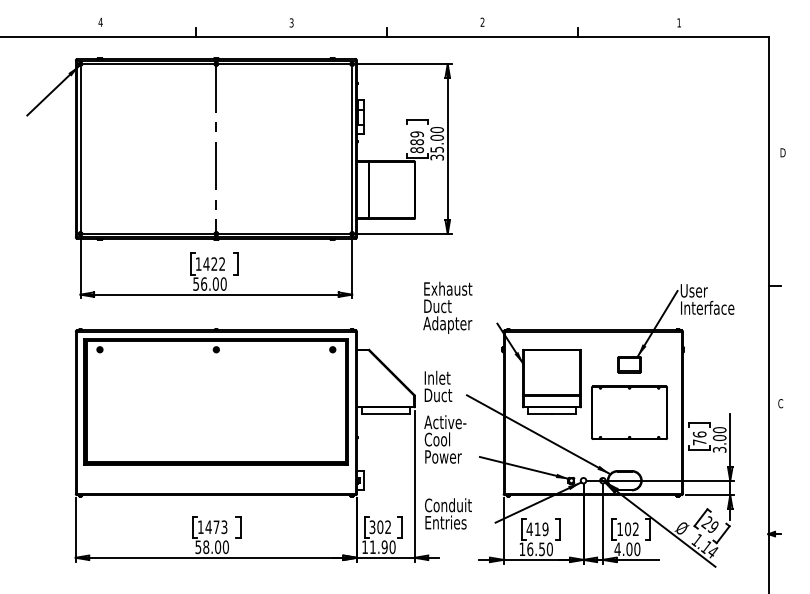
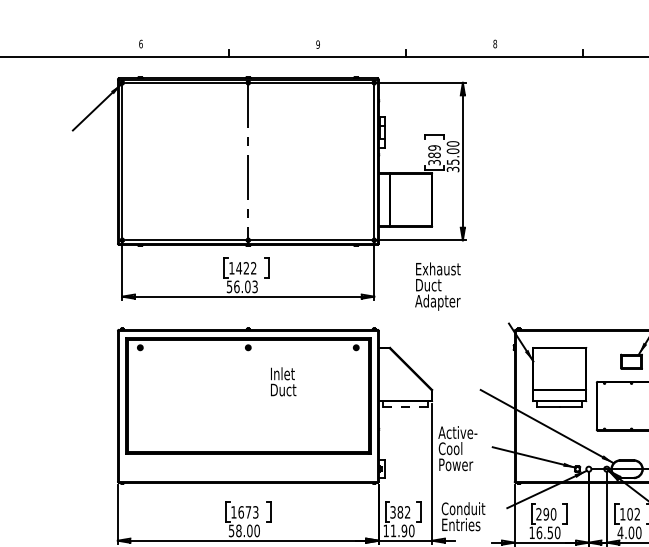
text: (100, 21) -> (140, 43), 4 -> 6
text: (482, 21) -> (495, 43), 2 -> 8
text: (291, 22) -> (317, 44), 3 -> 9
text: (416, 150) -> (433, 162), 889 -> 389
text: (223, 283) -> (254, 286), 56.00 -> 56.03
text: (447, 307) -> (437, 286), moved
text: (438, 386) -> (283, 381), moved
line: (385, 414) -> (405, 407), solid -> dashed
text: (445, 439) -> (458, 448), moved
text: (448, 513) -> (463, 516), moved
text: (380, 526) -> (400, 511), 302 -> 382
text: (208, 527) -> (240, 512), 1473 -> 1673
text: (537, 529) -> (546, 514), 419 -> 290

